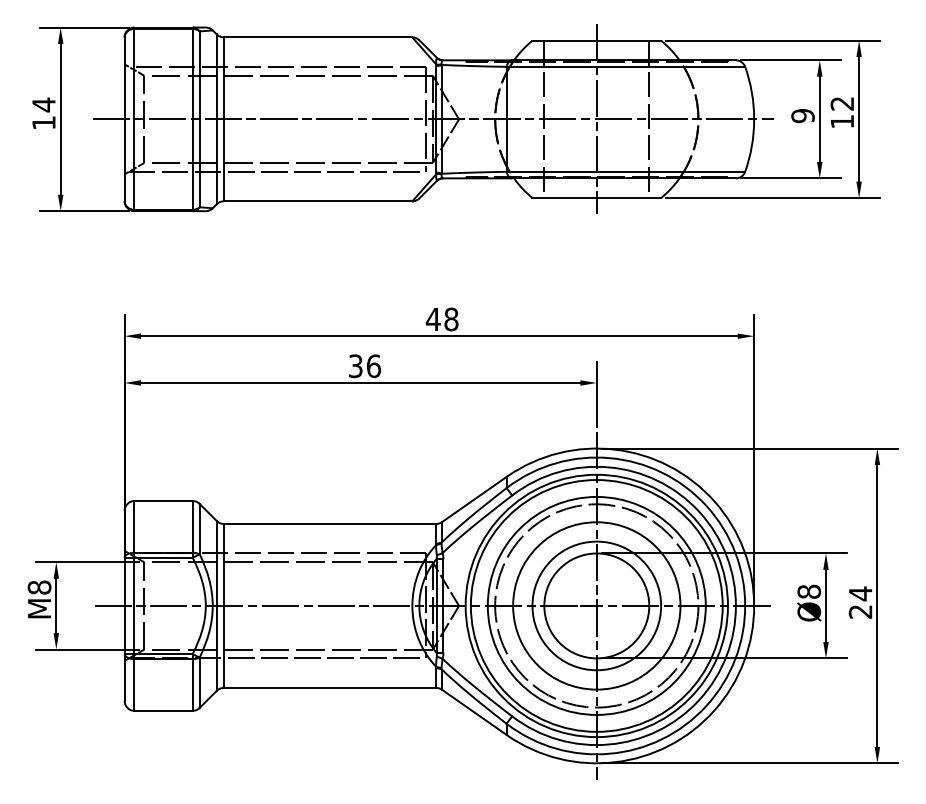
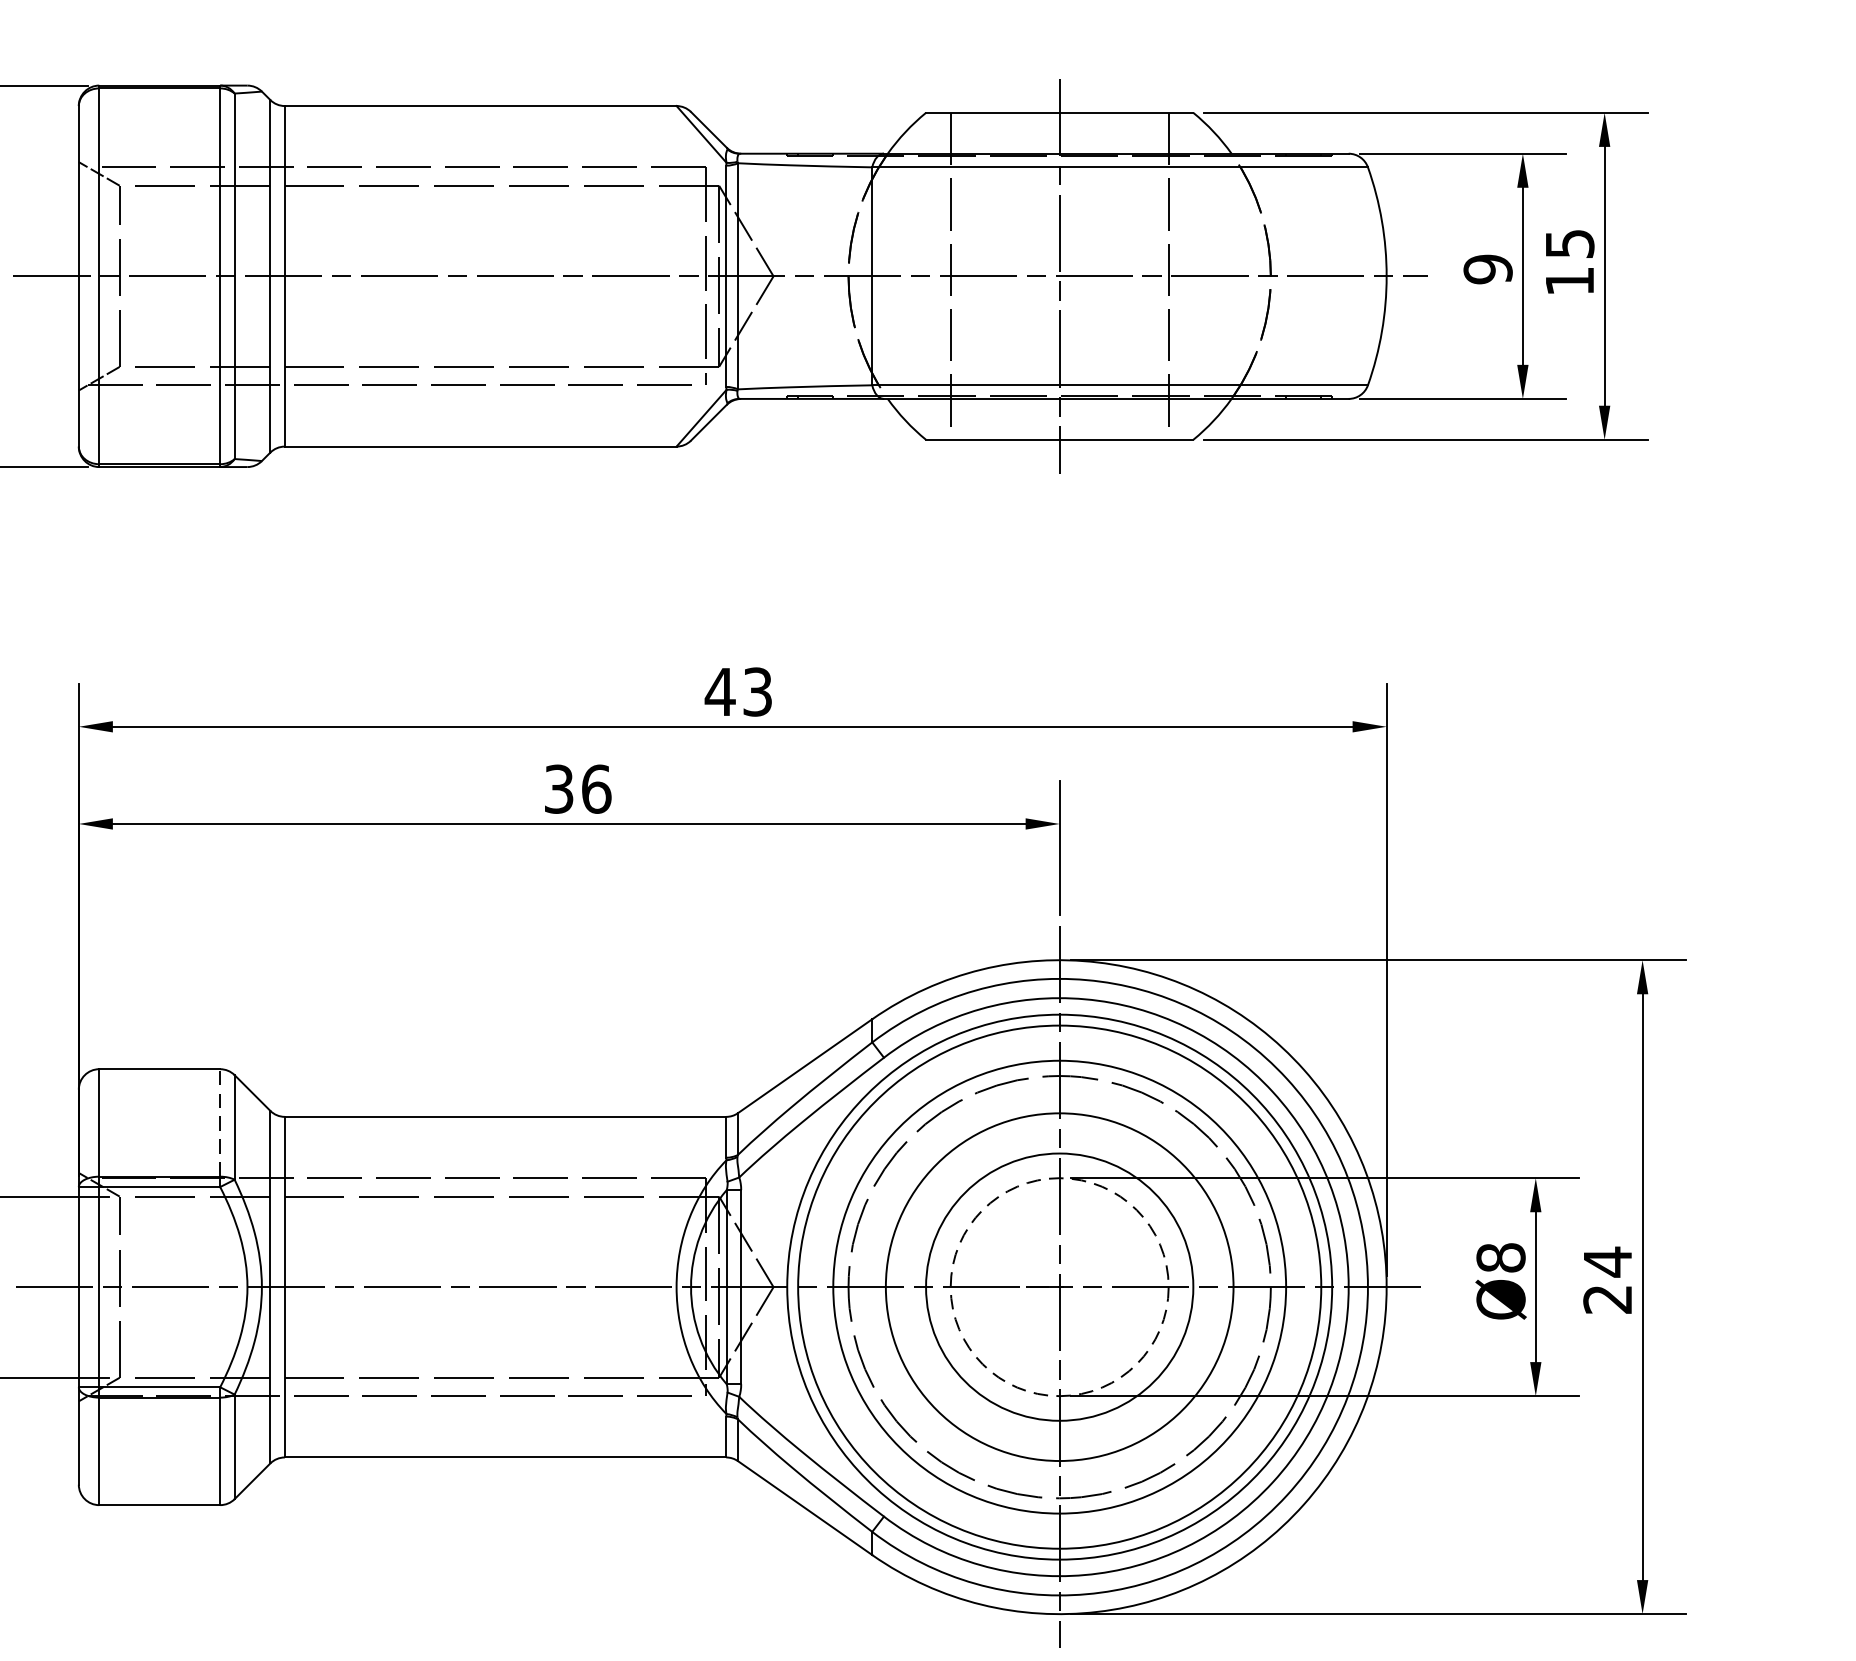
text: (842, 103) -> (1570, 243), 12 -> 15
text: (451, 319) -> (757, 692), 48 -> 43
line: (192, 526) -> (219, 1122), solid -> dashed
circle: (596, 605) -> (1059, 1286), solid -> dashed

